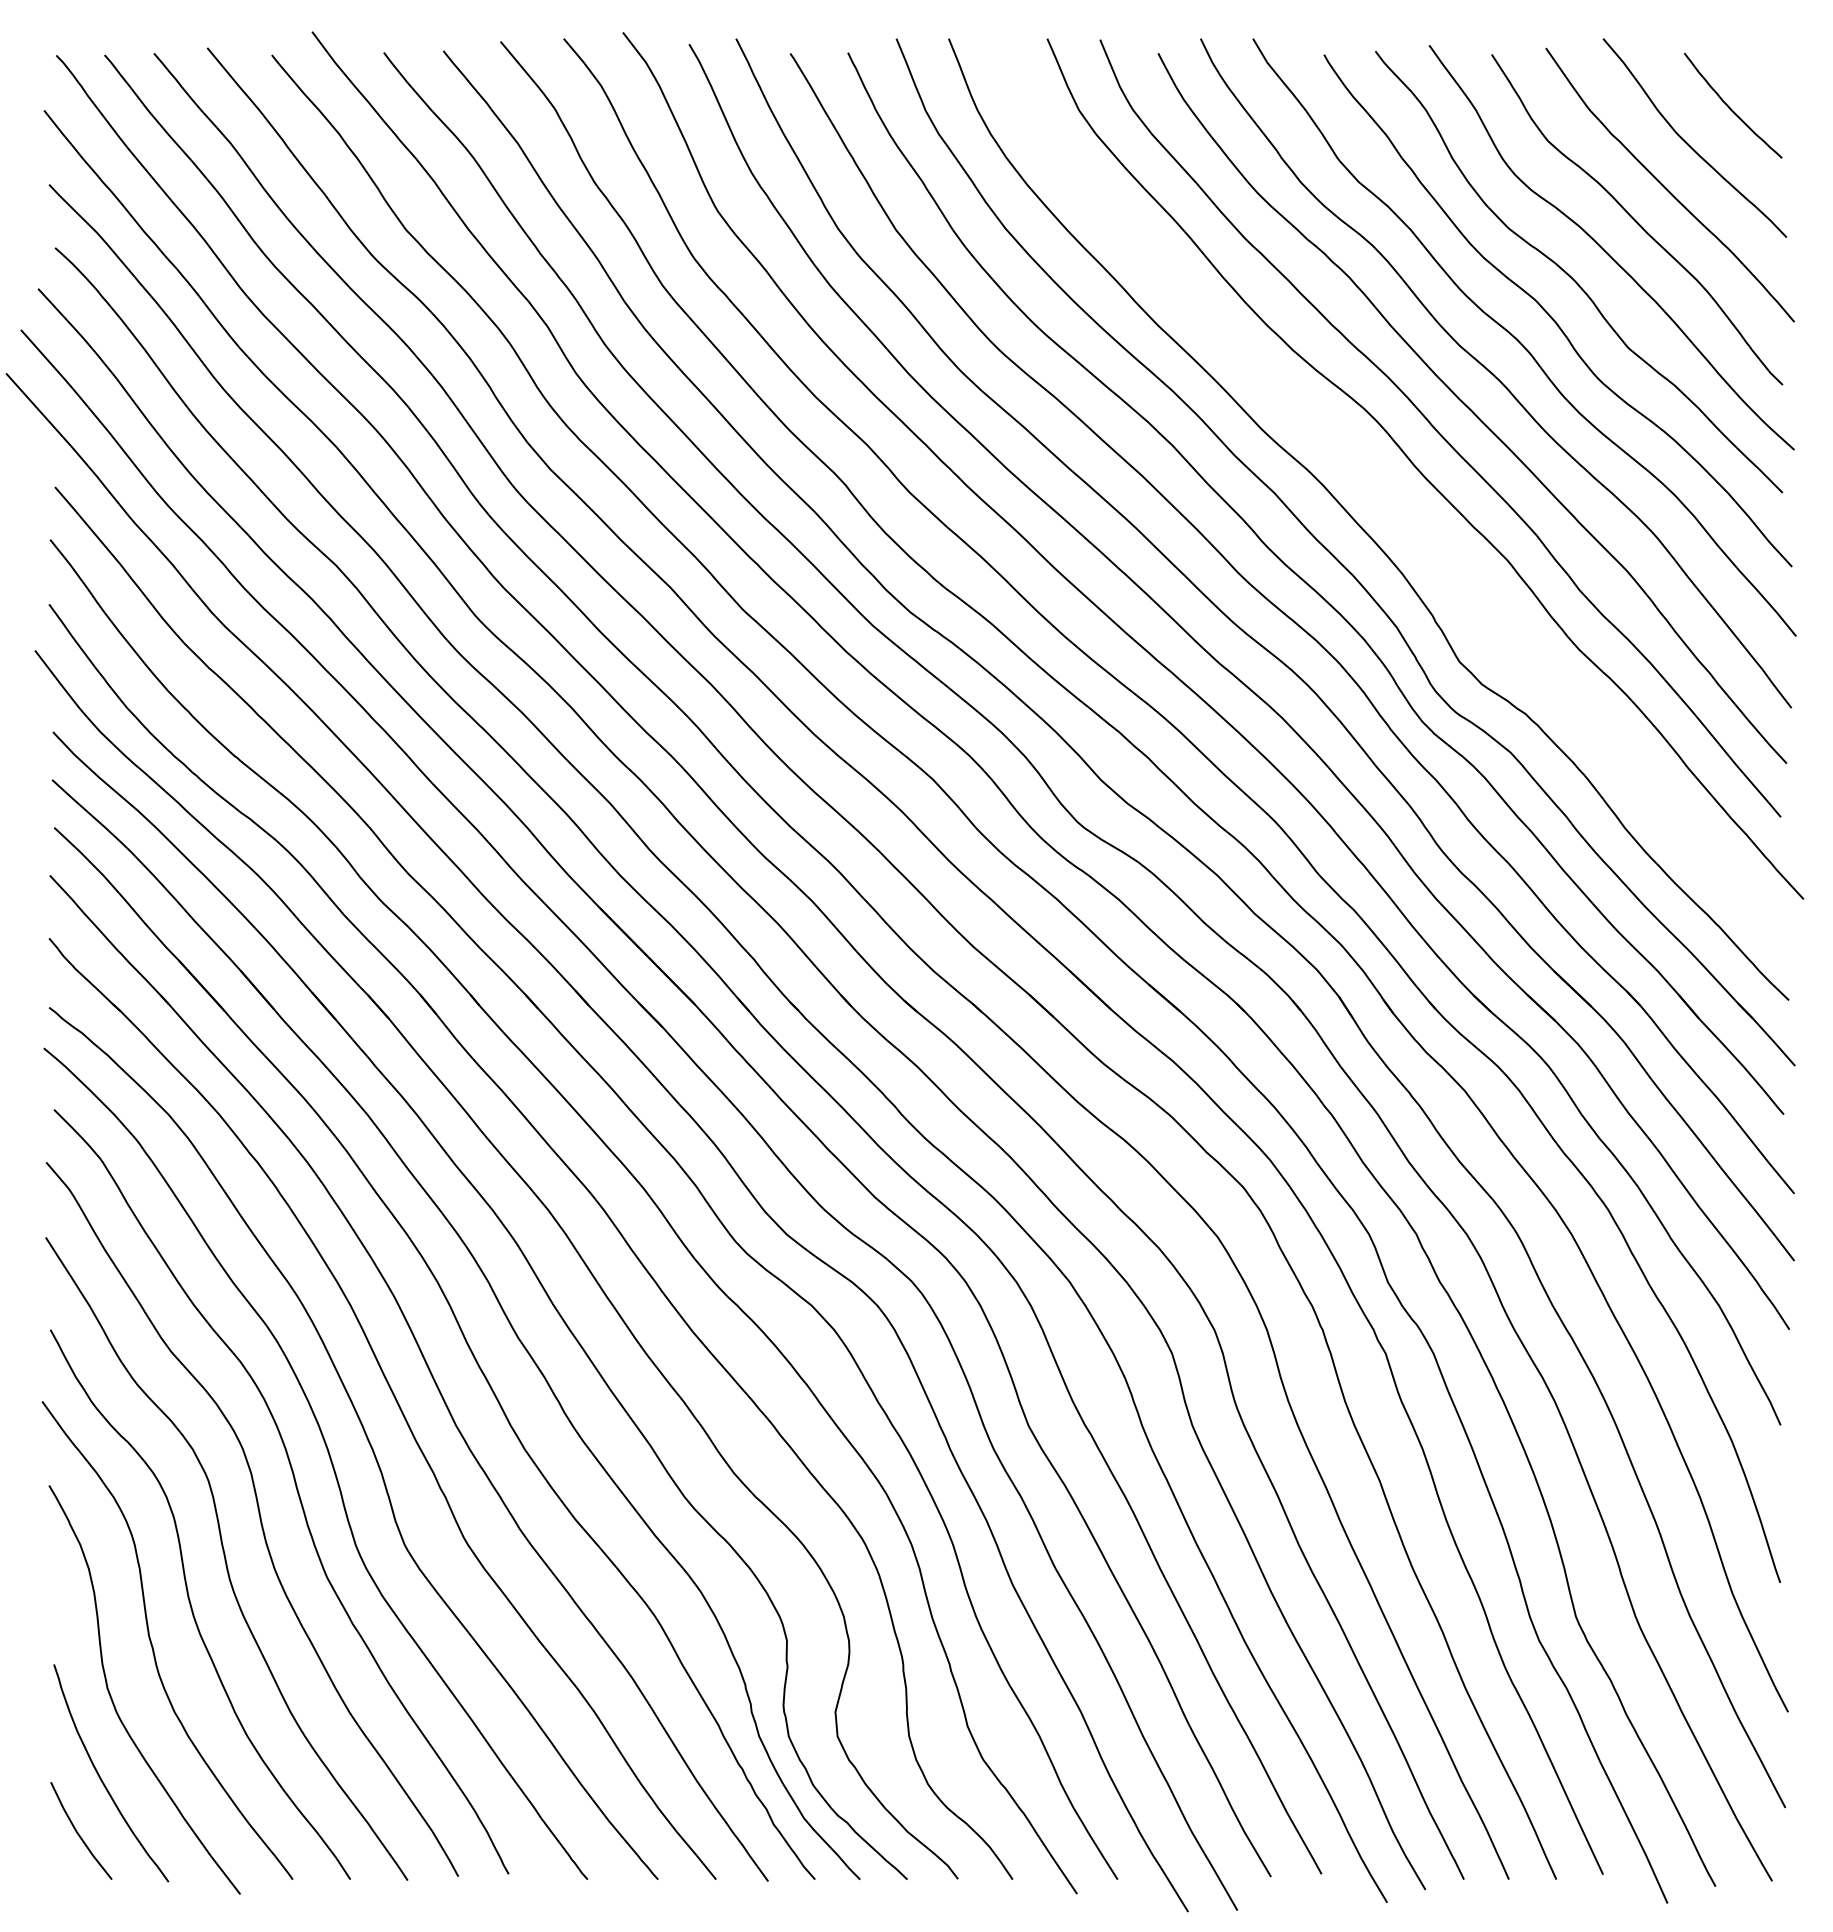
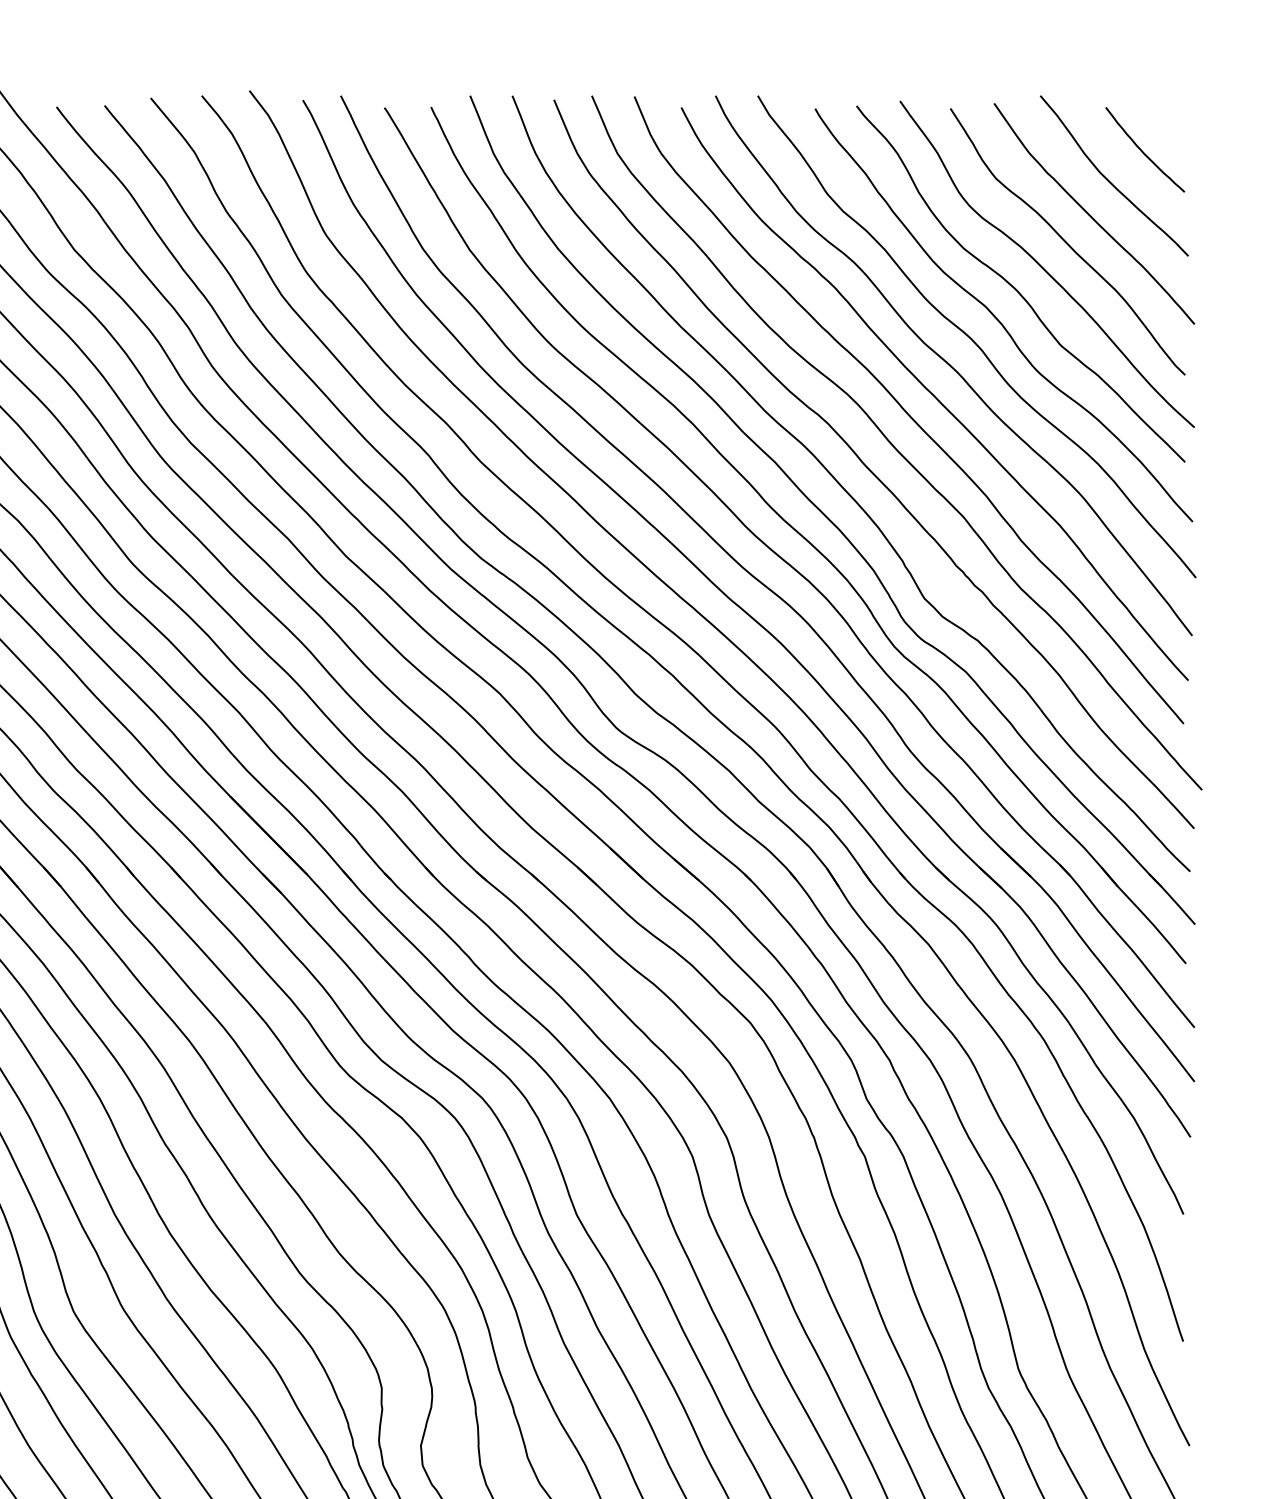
curve: (1390, 500) -> (868, 468), added

